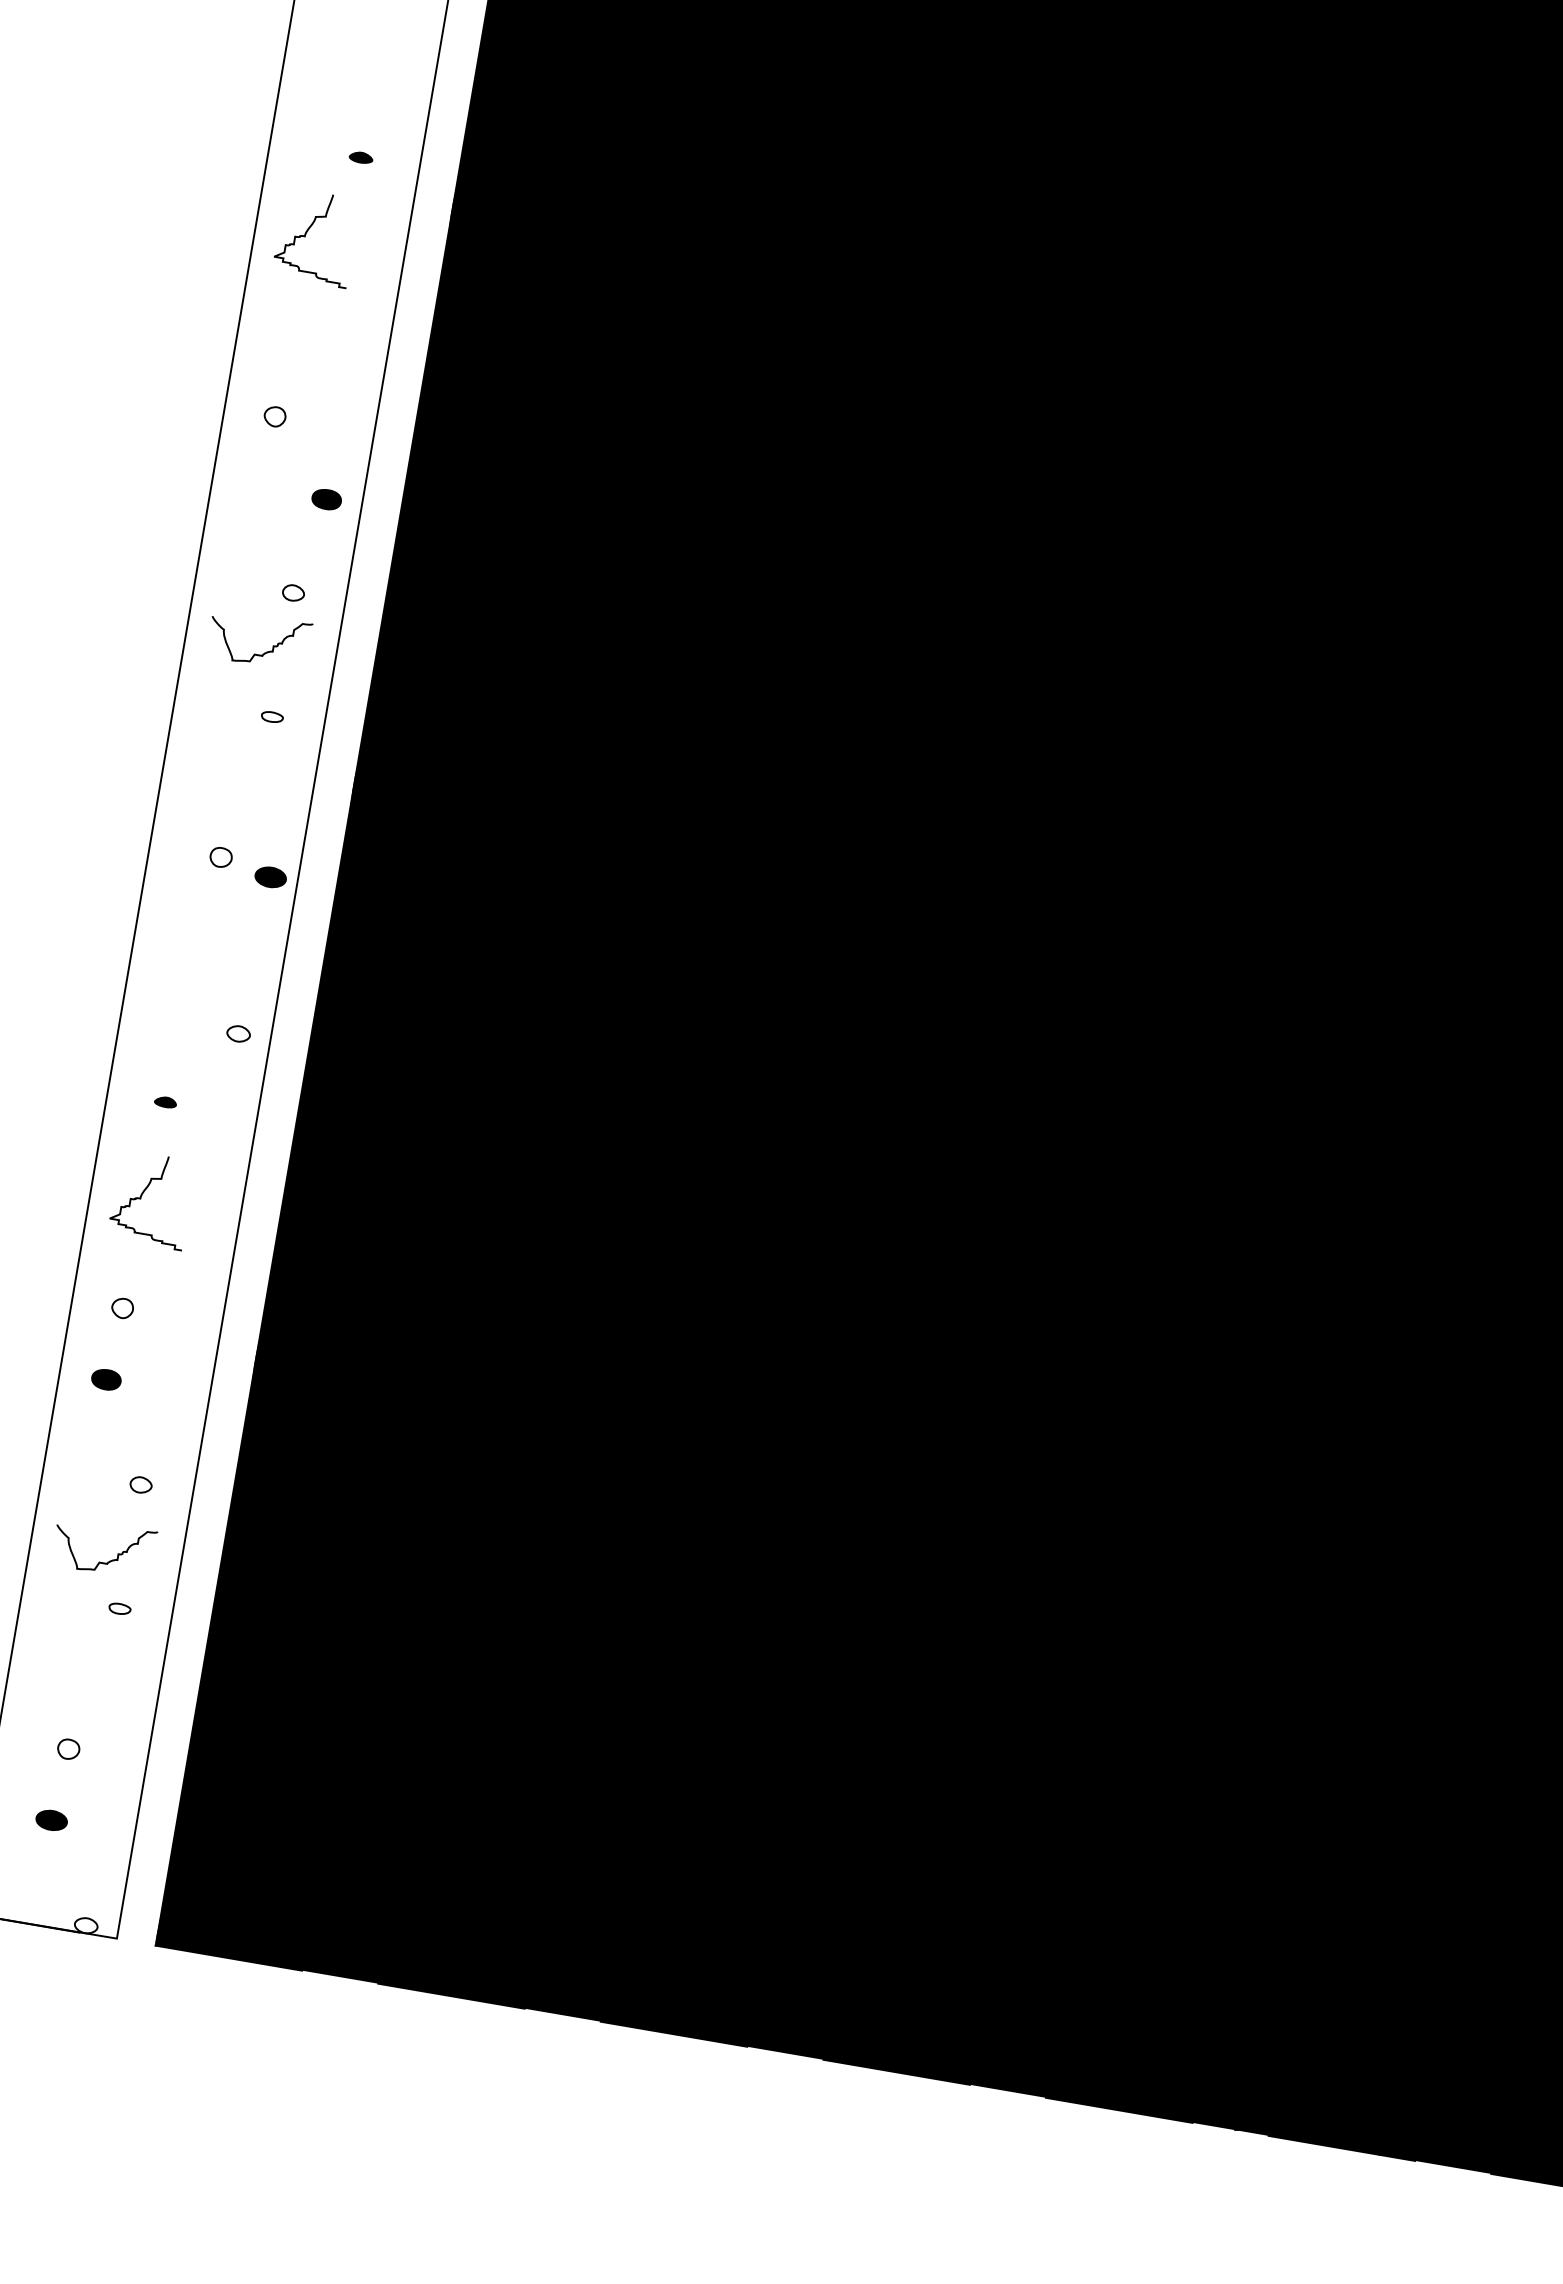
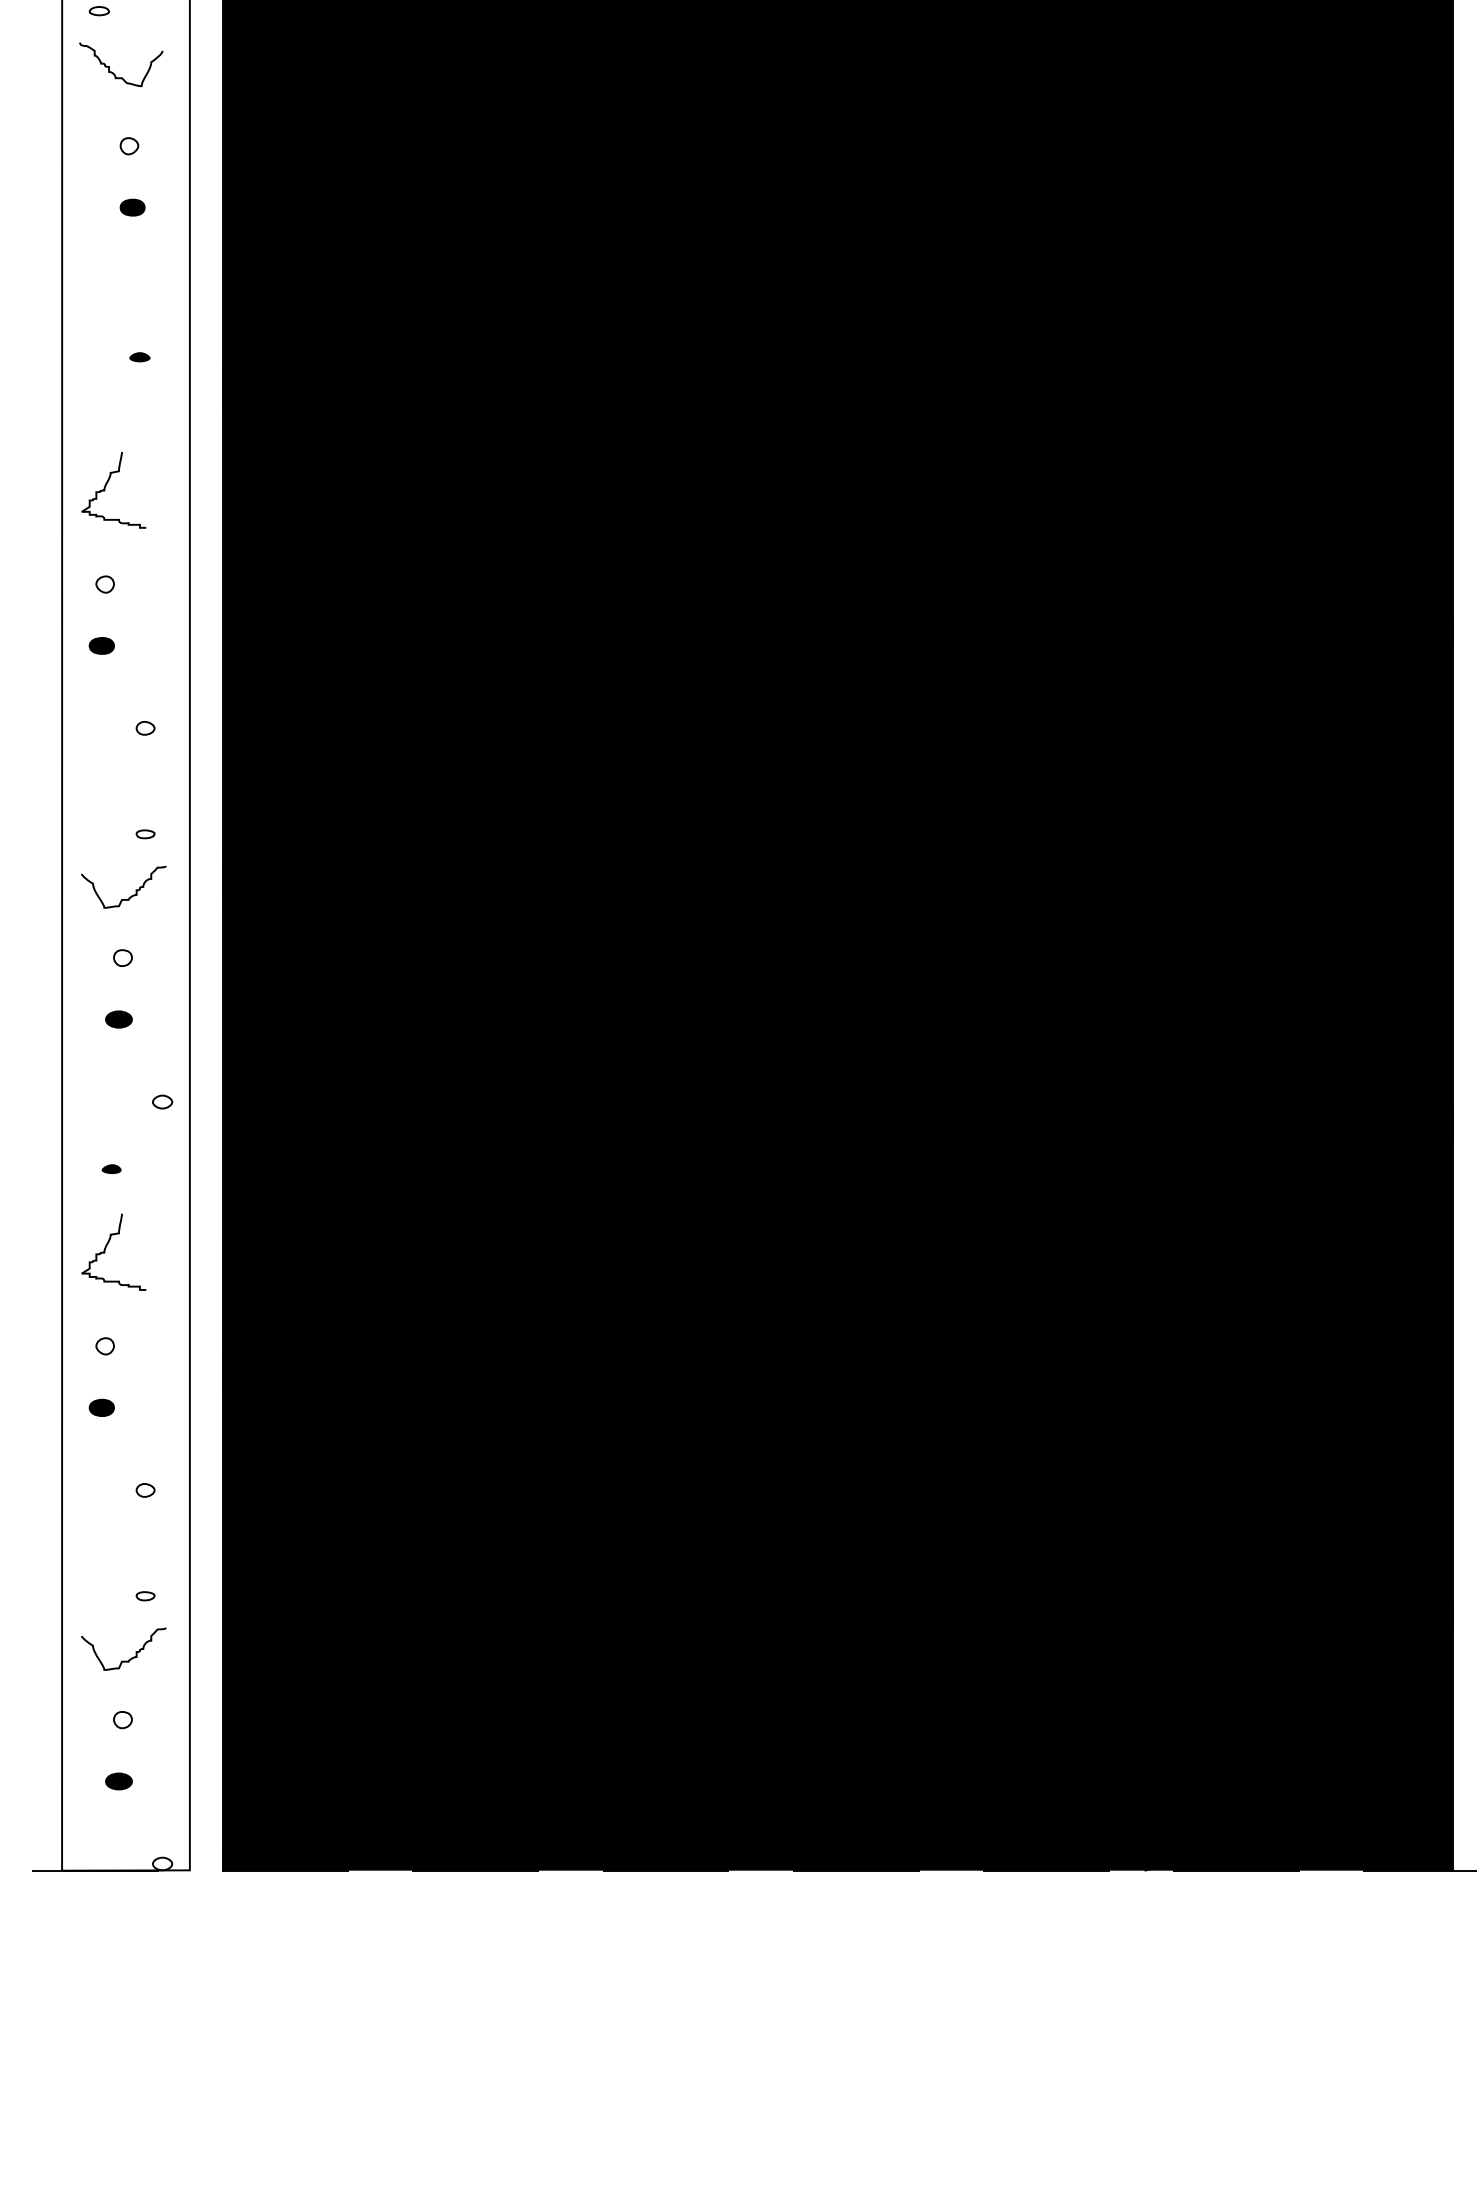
curve: (306, 236) -> (105, 490), moved
part: (326, 498) -> (101, 645), moved
curve: (266, 651) -> (131, 895), moved
part: (270, 877) -> (118, 1019), moved
curve: (101, 1561) -> (123, 1660), moved

